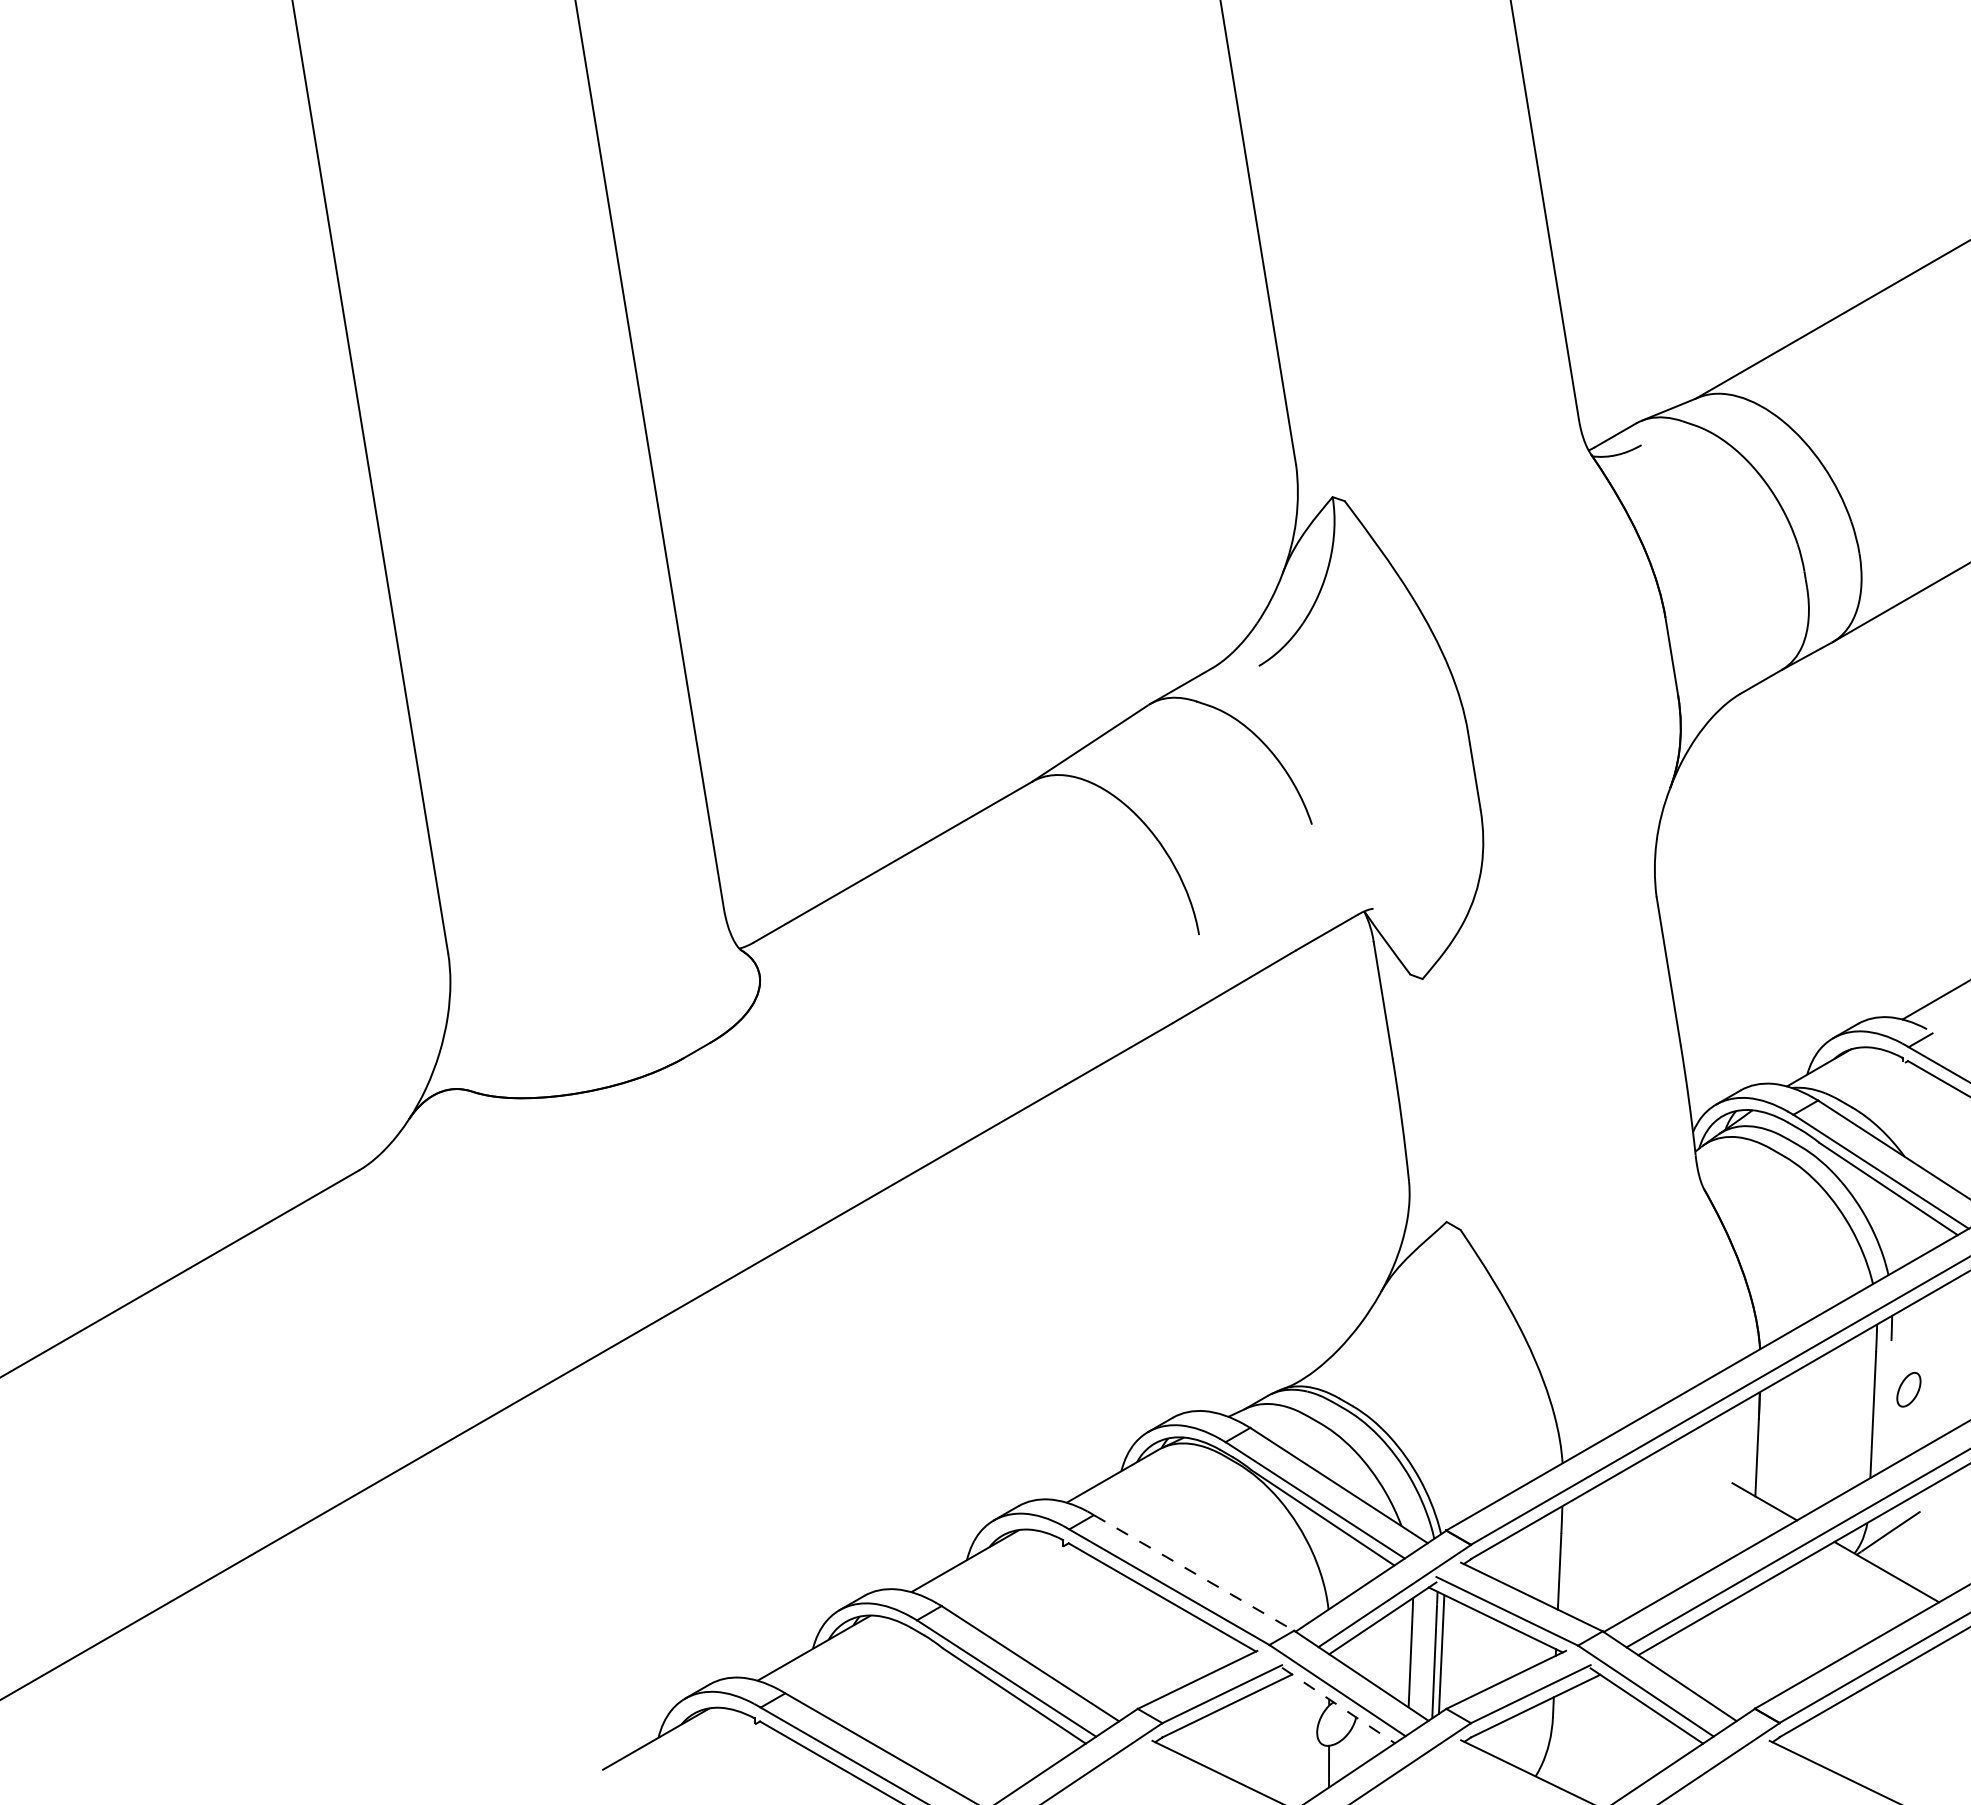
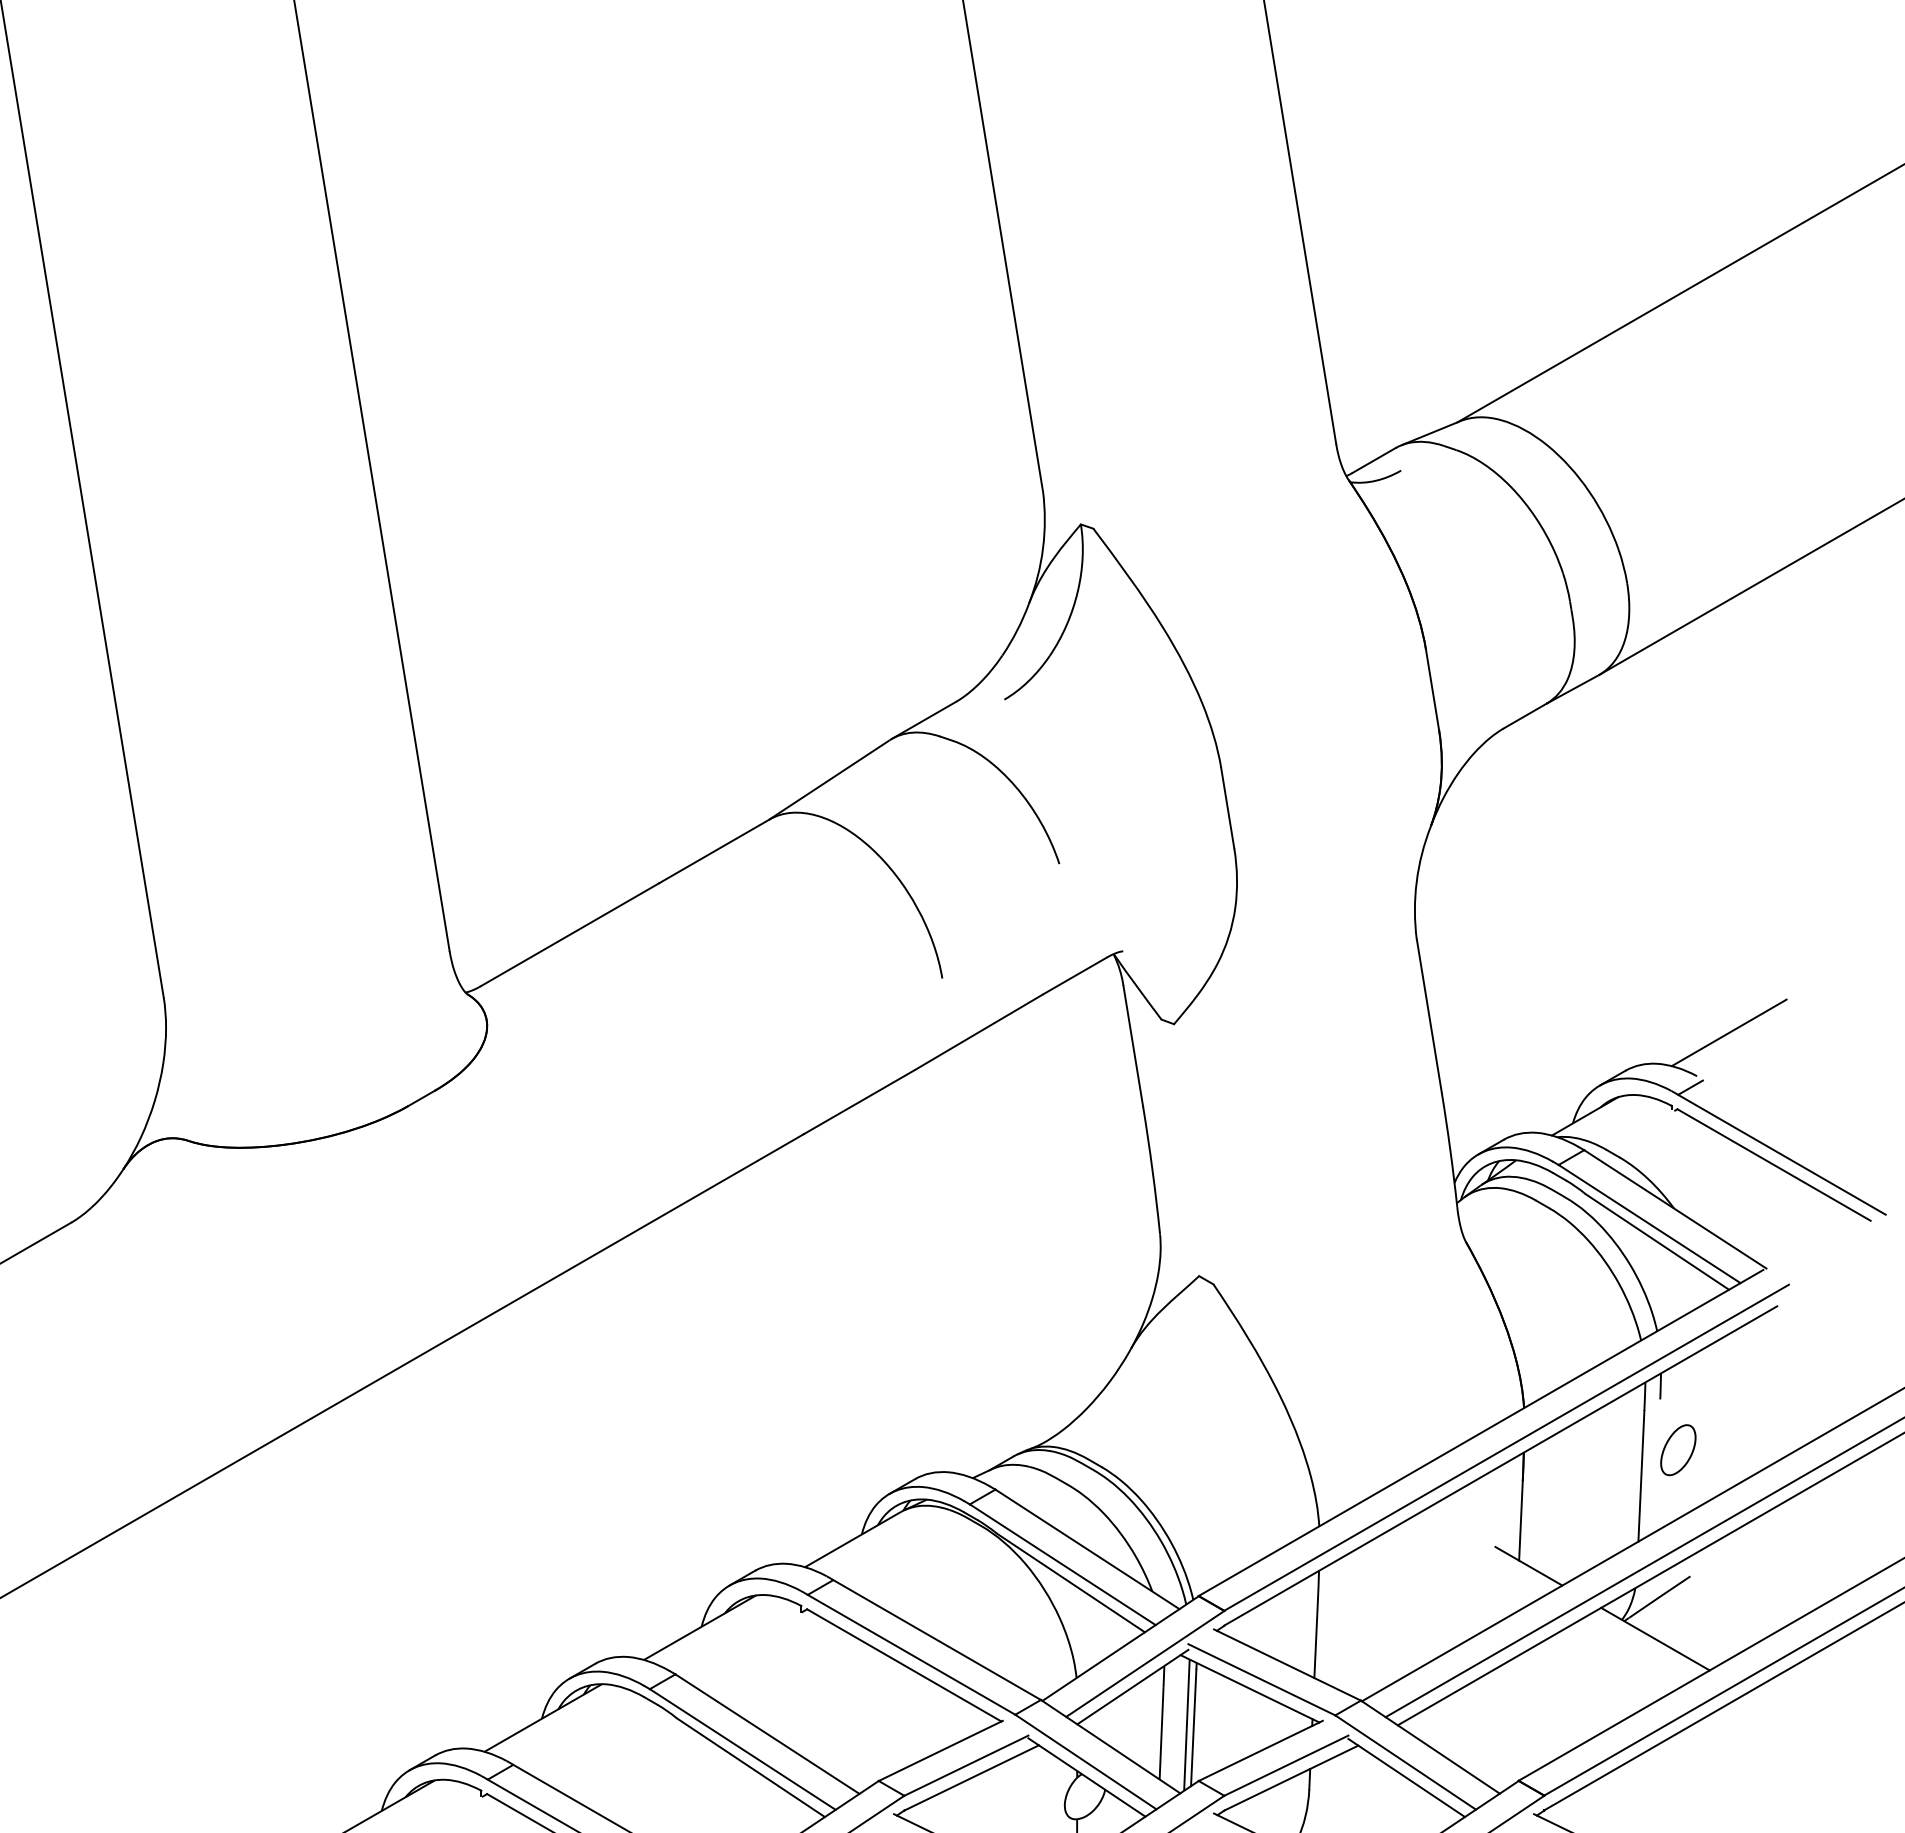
part: (1908, 1389) -> (1677, 1449), size x1.43
line: (1194, 1572) -> (937, 1639), dashed -> solid
line: (1338, 1705) -> (1086, 1777), dashed -> solid

